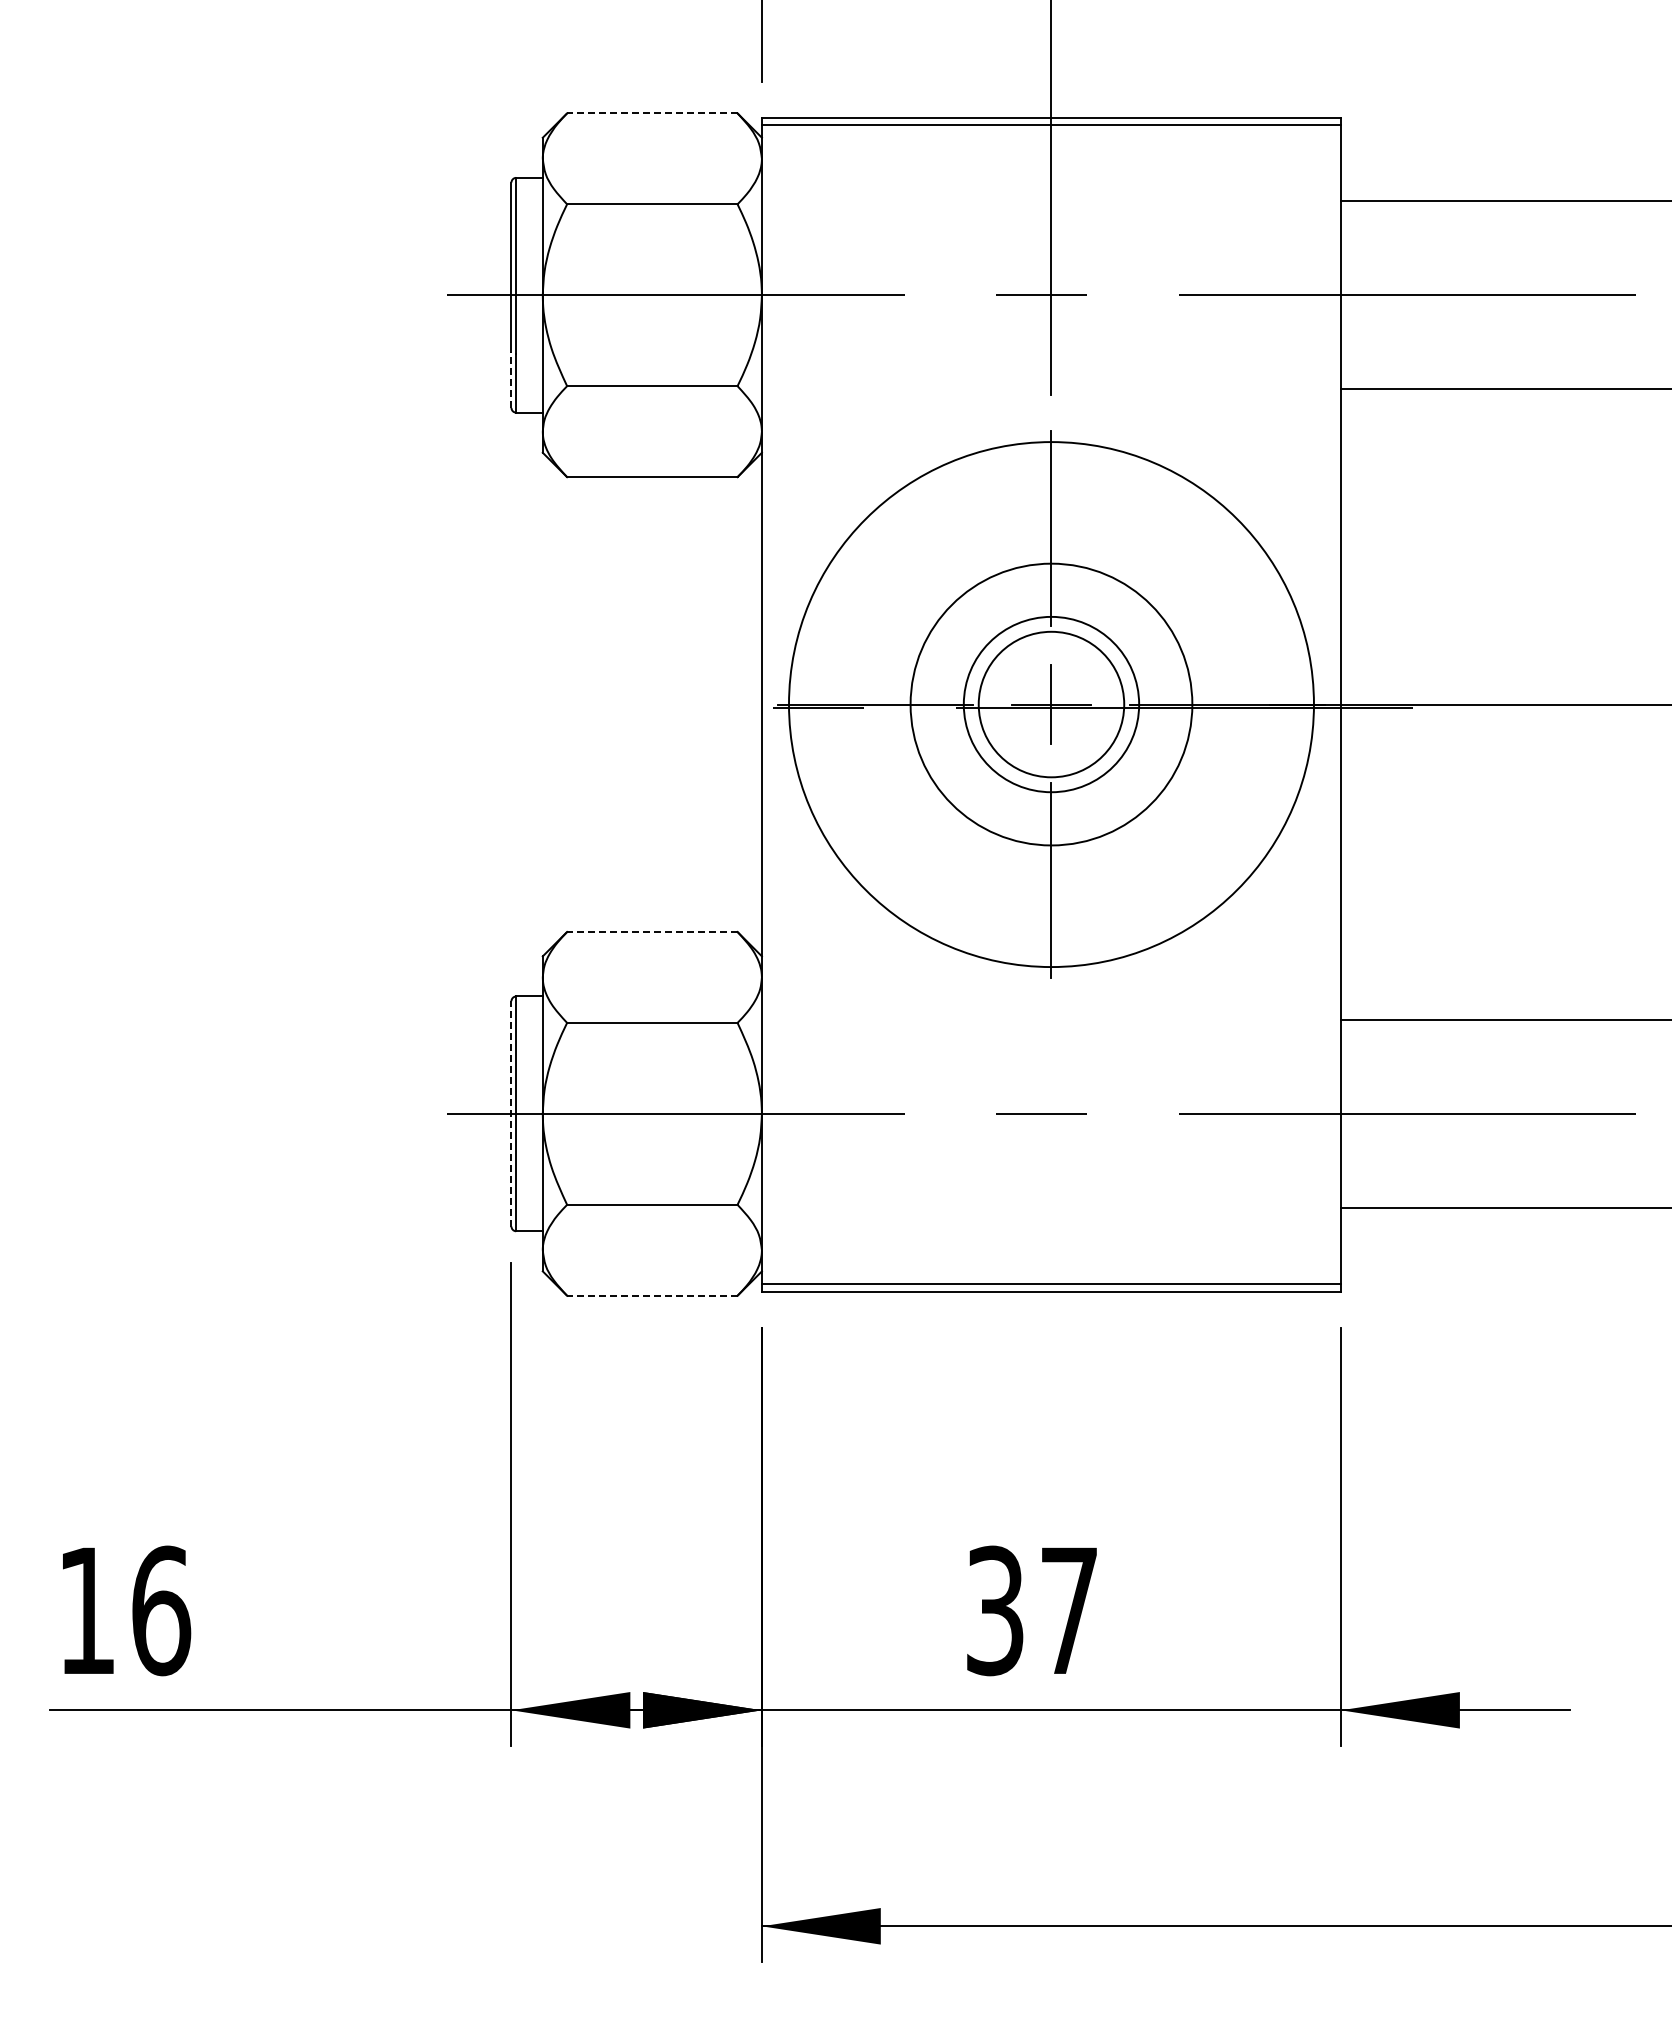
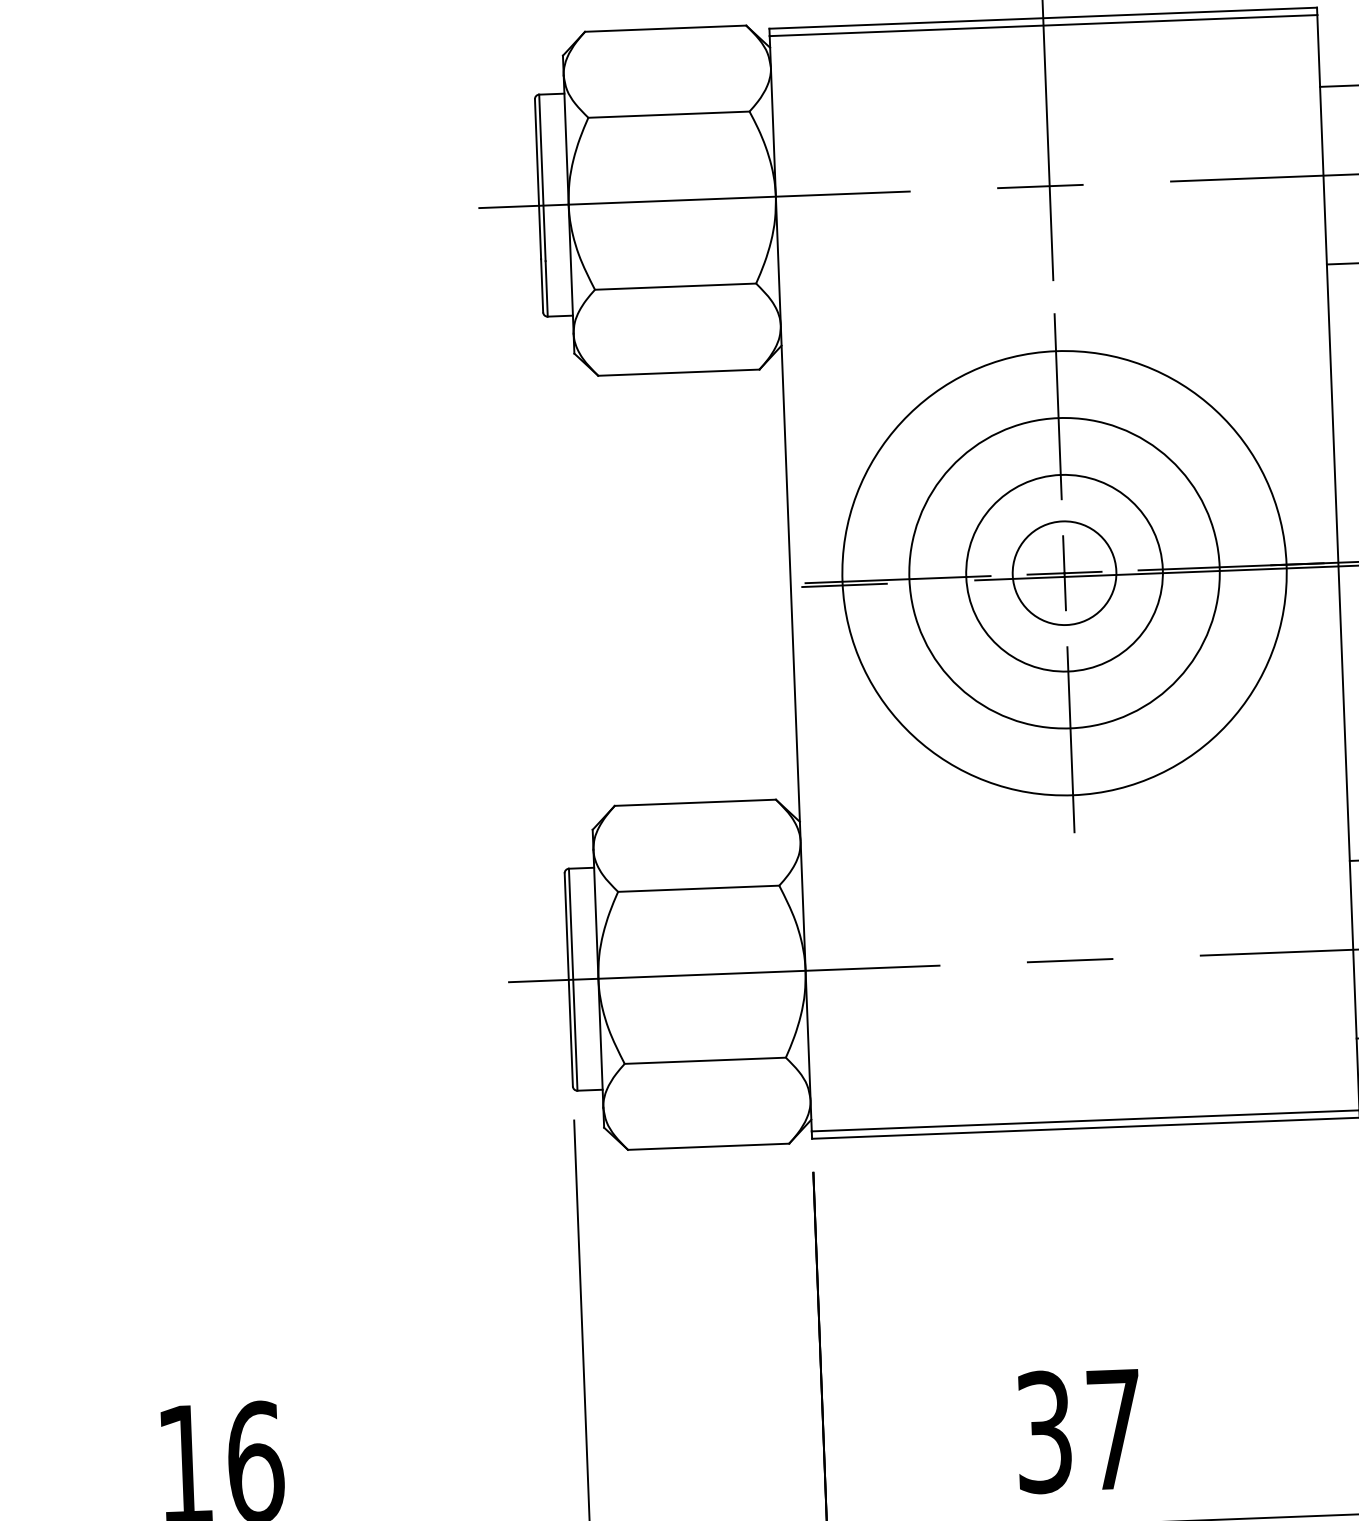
line: (651, 113) -> (664, 28), dashed -> solid
line: (511, 379) -> (542, 285), dashed -> solid
circle: (1051, 704) -> (1064, 573), size x0.62
circle: (1051, 704) -> (1064, 573), size x0.62
circle: (1051, 704) -> (1064, 573), size x1.43
circle: (1051, 704) -> (1064, 573), size x1.67
line: (651, 931) -> (694, 802), dashed -> solid
line: (511, 1113) -> (568, 979), dashed -> solid
line: (651, 1295) -> (707, 1146), dashed -> solid

